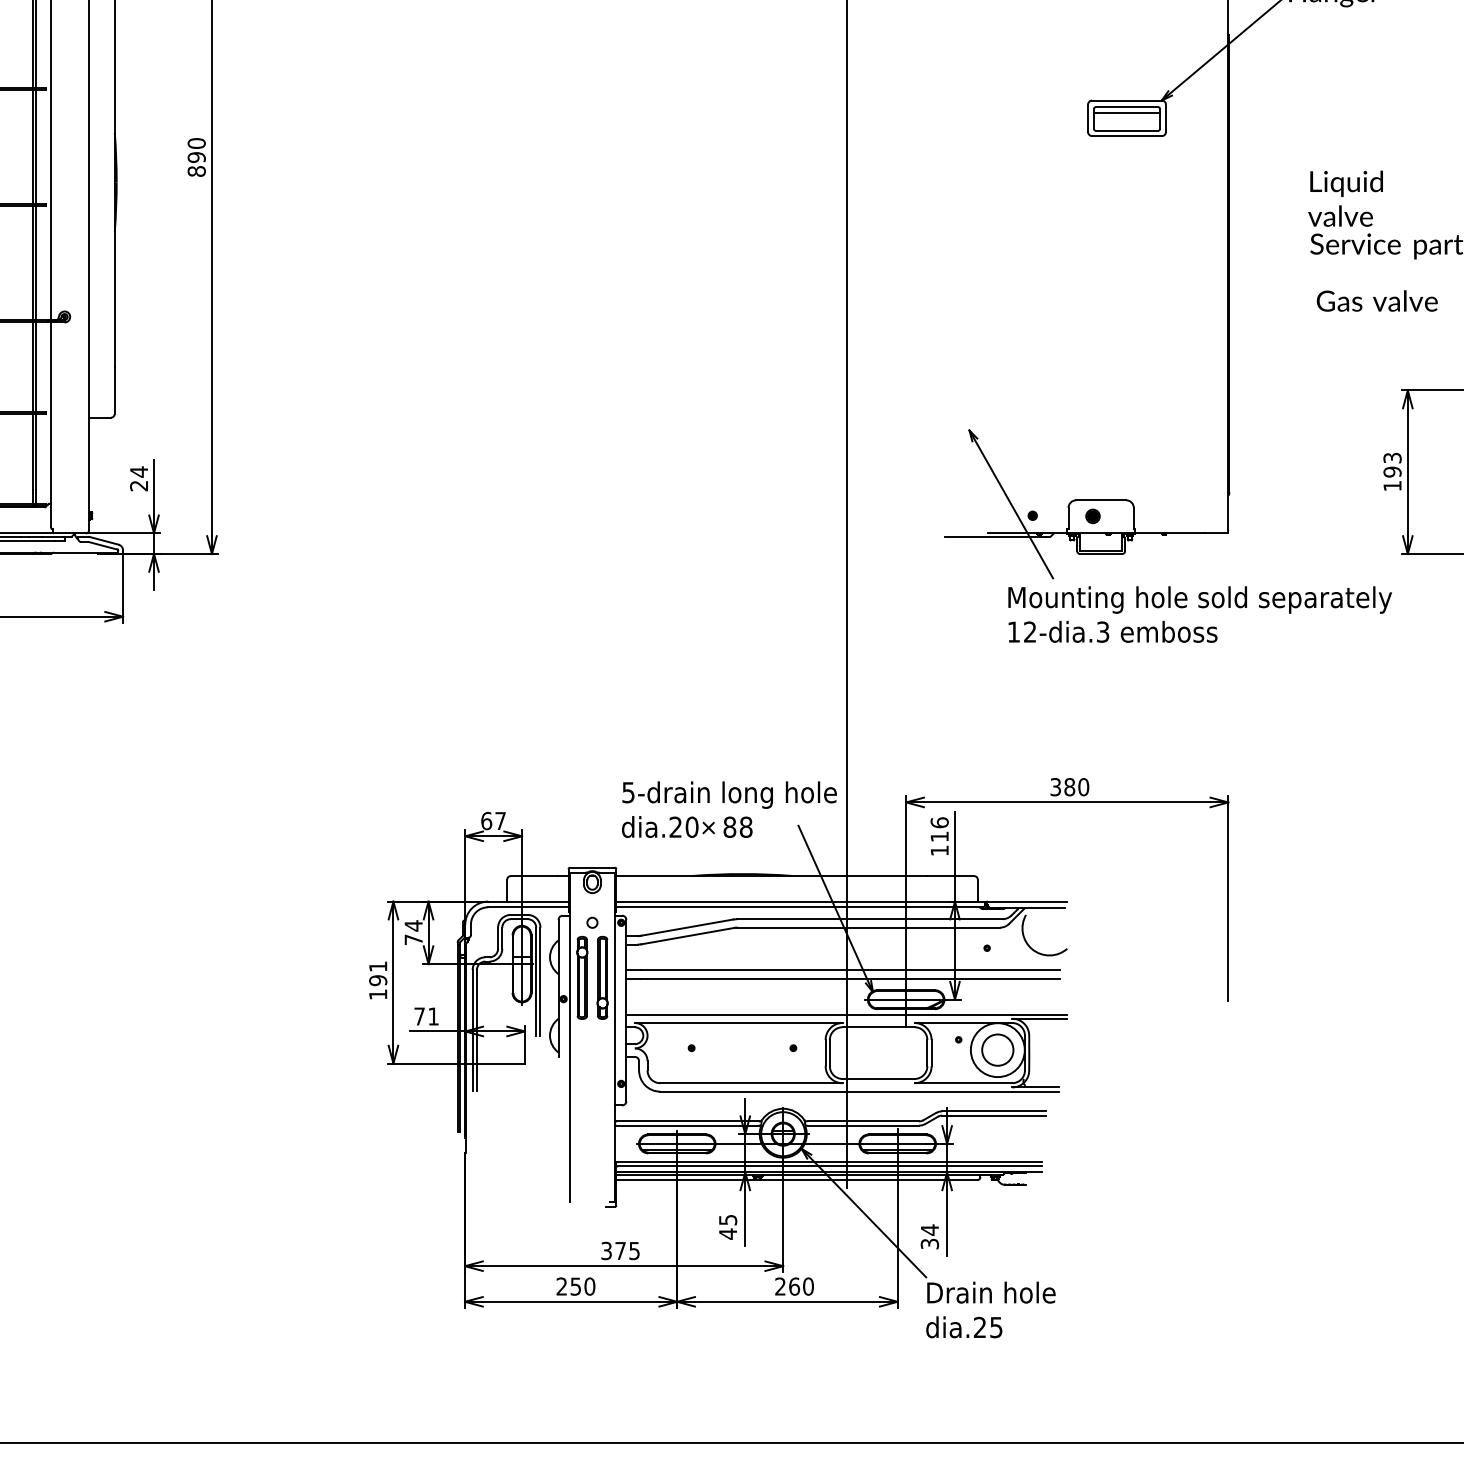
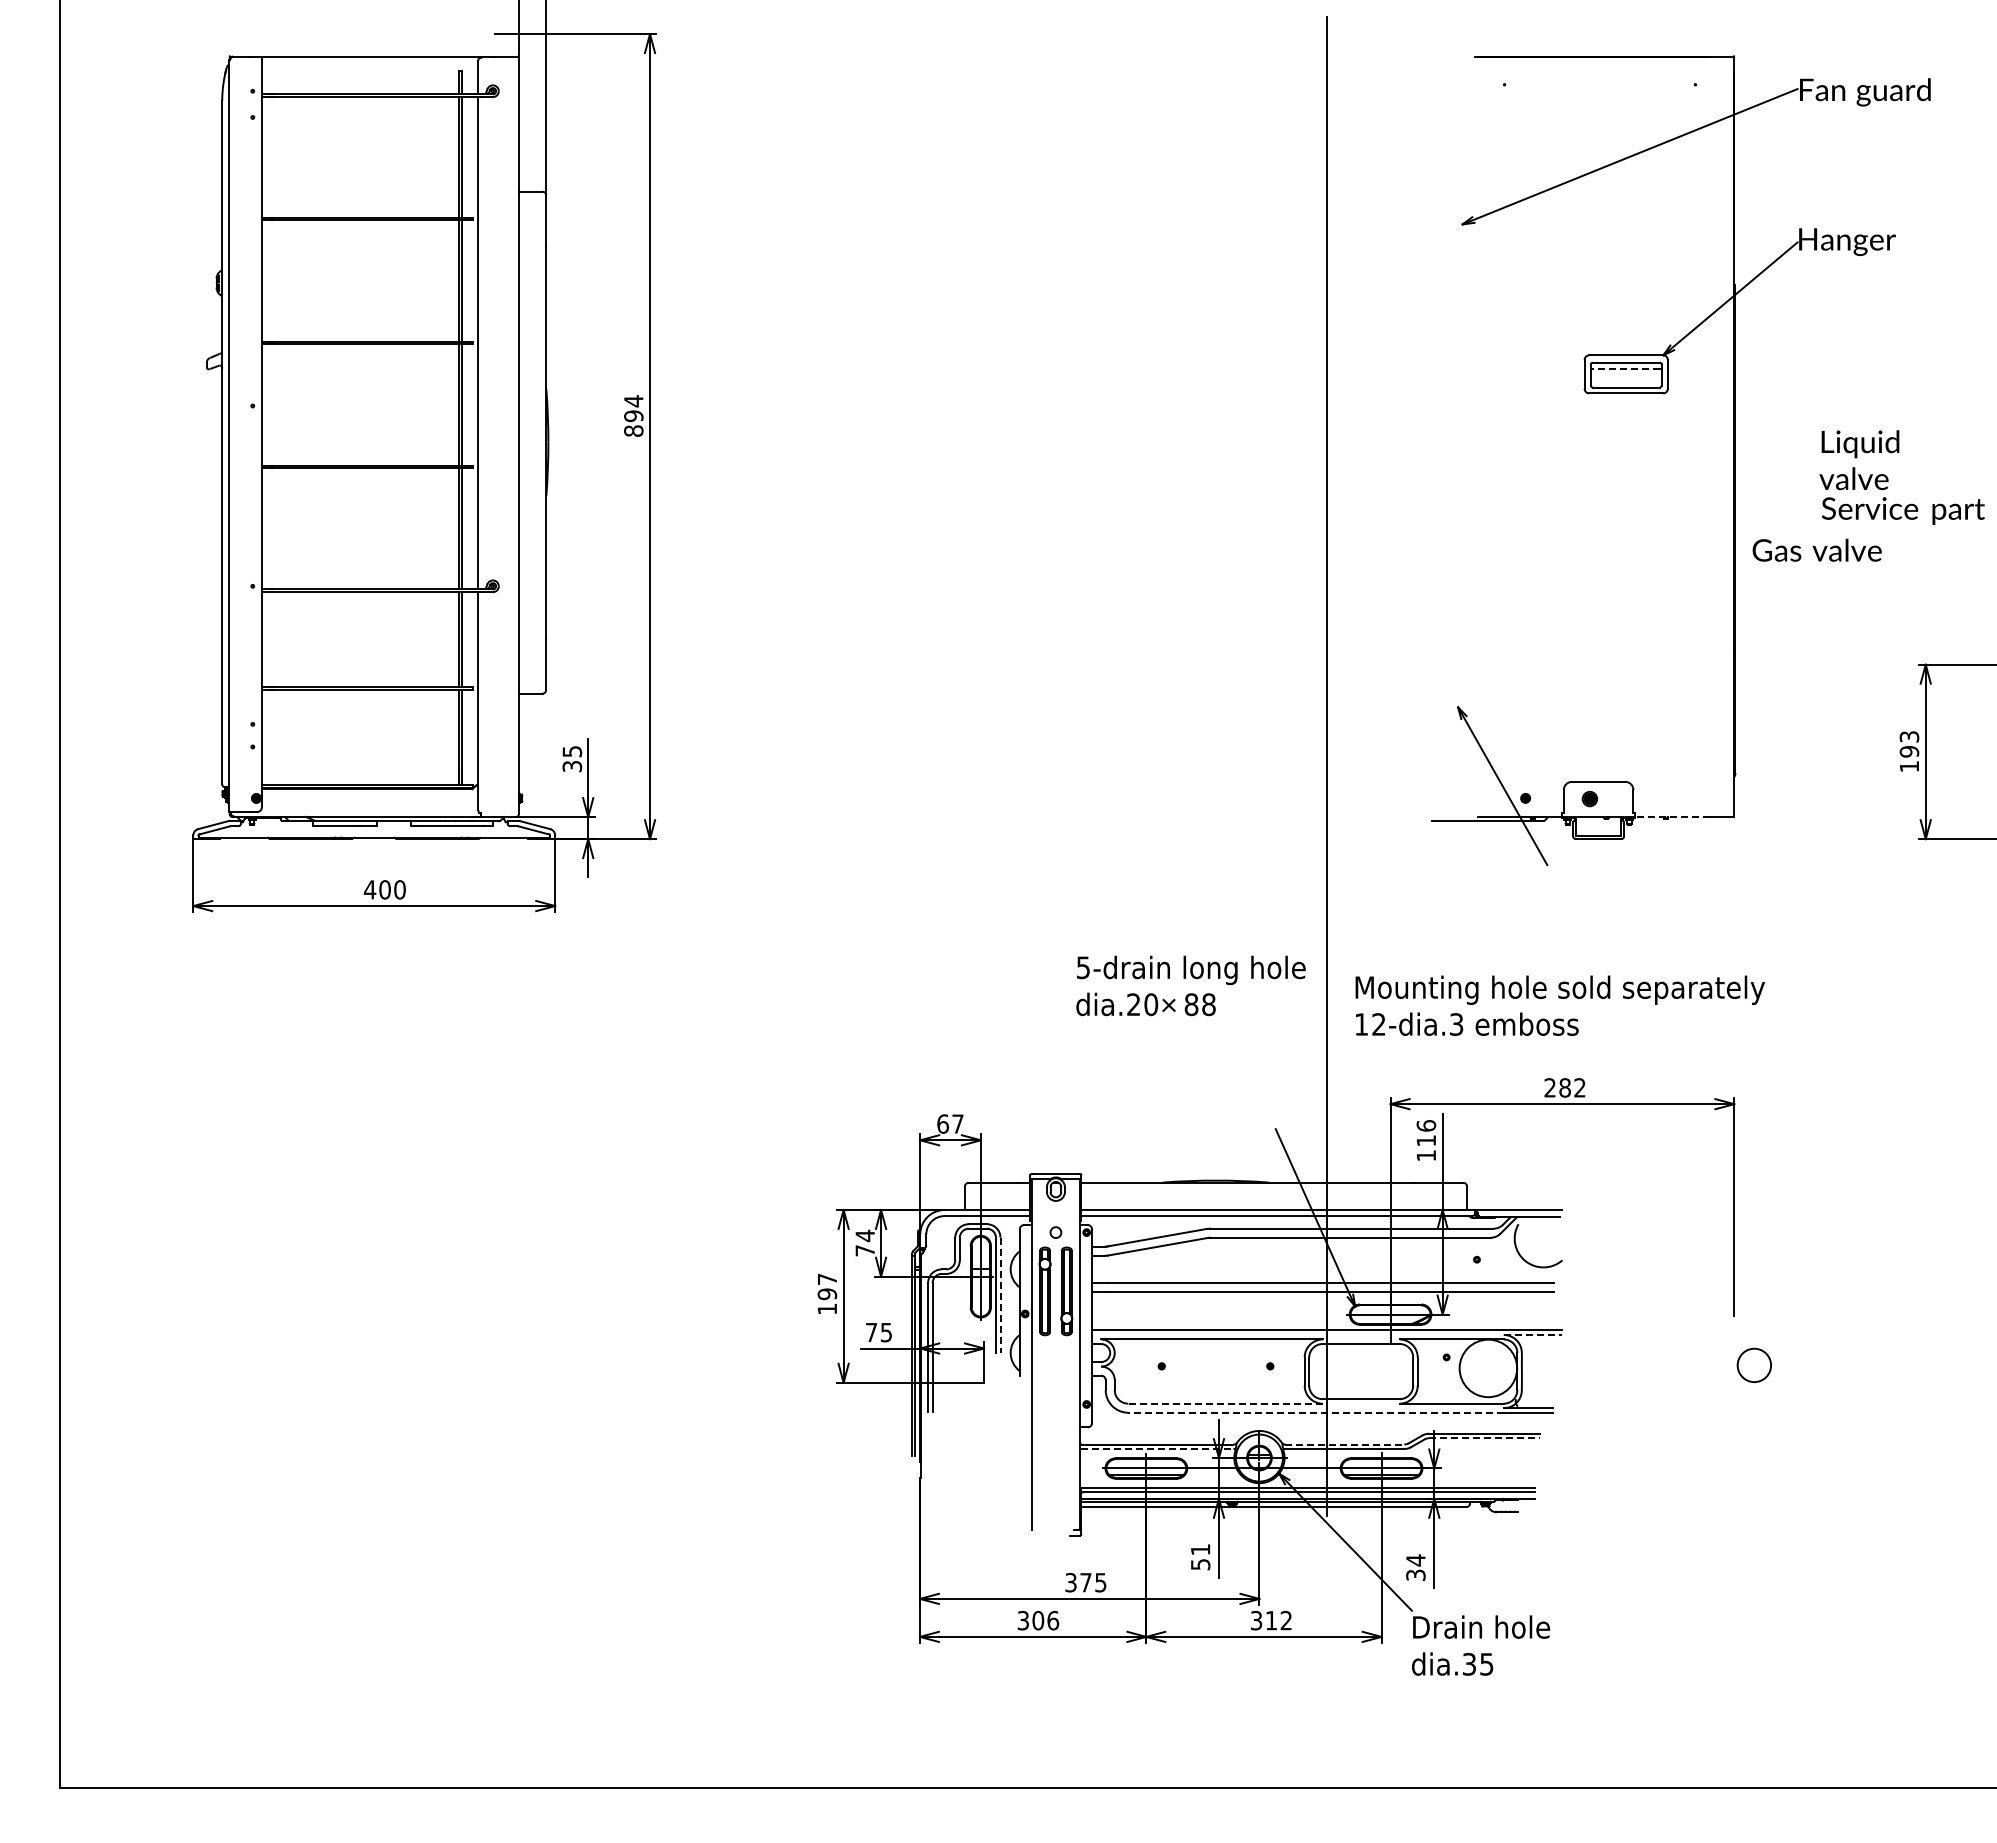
line: (1126, 113) -> (1625, 369), solid -> dashed
text: (196, 143) -> (633, 401), 890 -> 894
text: (1376, 300) -> (1816, 549), moved
text: (139, 478) -> (572, 758), 24 -> 35
line: (1170, 533) -> (1672, 817), solid -> dashed
text: (1199, 614) -> (1559, 1005), moved
text: (1069, 786) -> (1564, 1087), 380 -> 282
text: (728, 809) -> (1190, 985), moved
text: (378, 965) -> (827, 1278), 191 -> 197
line: (540, 981) -> (1000, 1295), solid -> dashed
text: (432, 1016) -> (885, 1332), 71 -> 75
line: (1040, 1018) -> (1533, 1334), solid -> dashed
circle: (997, 1049) -> (1753, 1364), moved
line: (751, 1083) -> (1225, 1403), solid -> dashed
line: (836, 1091) -> (1316, 1412), solid -> dashed
line: (995, 1115) -> (1485, 1438), solid -> dashed
line: (863, 1121) -> (1345, 1444), solid -> dashed
line: (687, 1126) -> (1157, 1449), solid -> dashed
text: (727, 1227) -> (1200, 1557), 45 -> 51
text: (576, 1286) -> (1038, 1620), 250 -> 306
text: (794, 1286) -> (1271, 1620), 260 -> 312
text: (979, 1327) -> (1468, 1664), dia.25 -> dia.35

